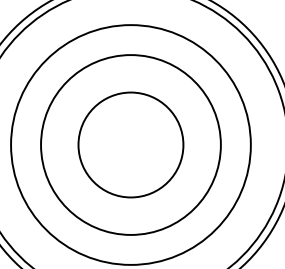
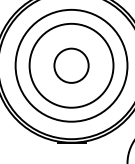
circle: (130, 144) -> (71, 65), size x0.7

